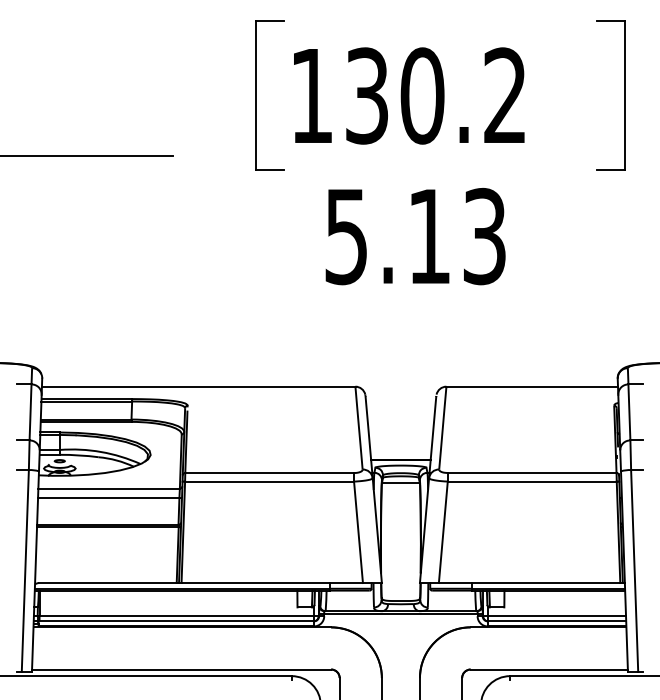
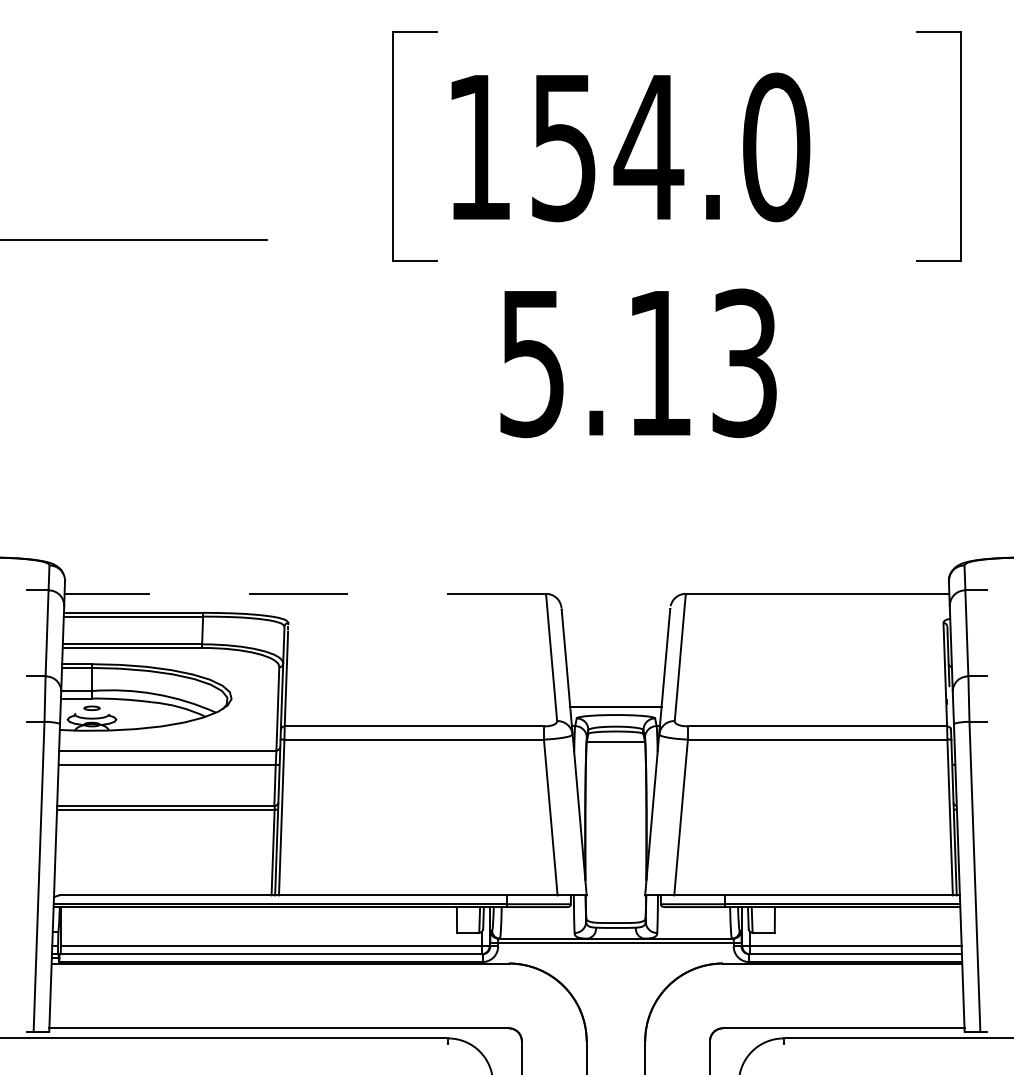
text: (436, 95) -> (670, 146), 130.2 -> 154.0
line: (198, 386) -> (305, 593), solid -> dashed

